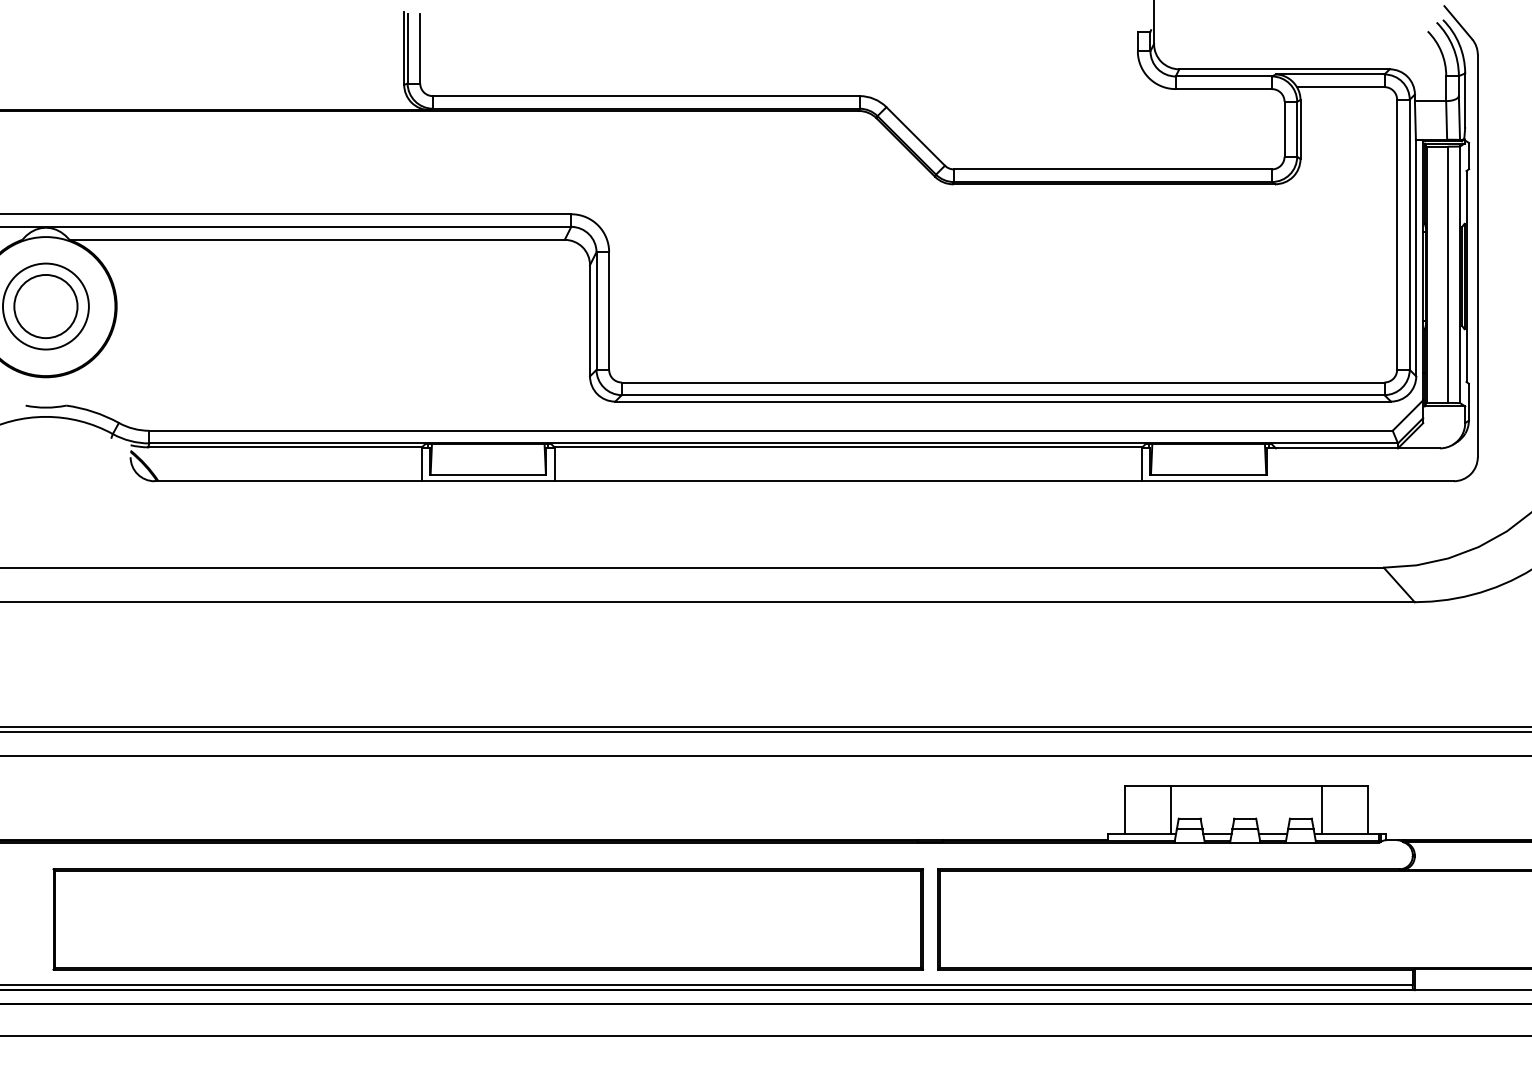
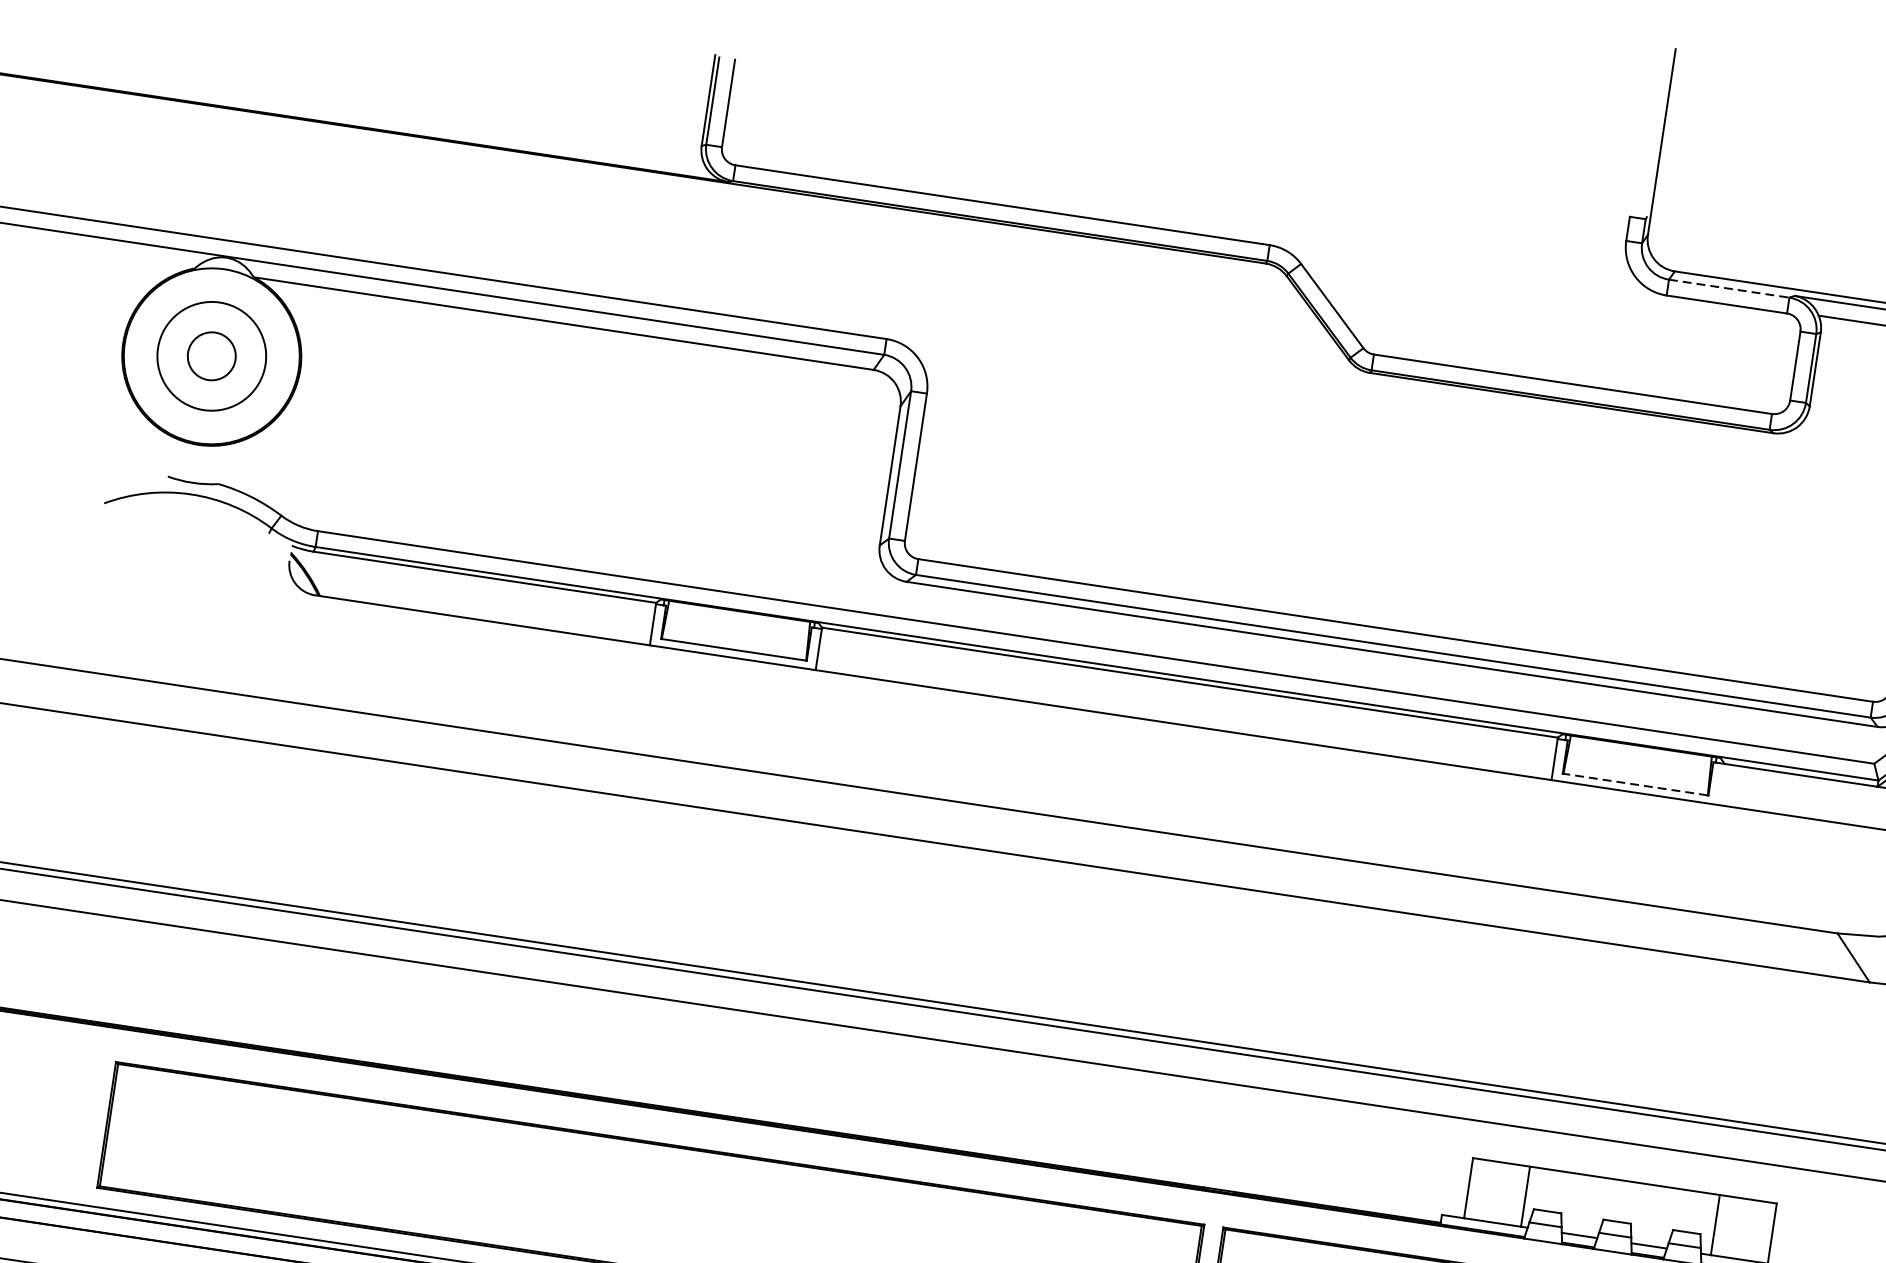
line: (1224, 76) -> (1730, 288), solid -> dashed
circle: (45, 306) -> (211, 356), size x0.6
line: (1208, 474) -> (1635, 784), solid -> dashed

